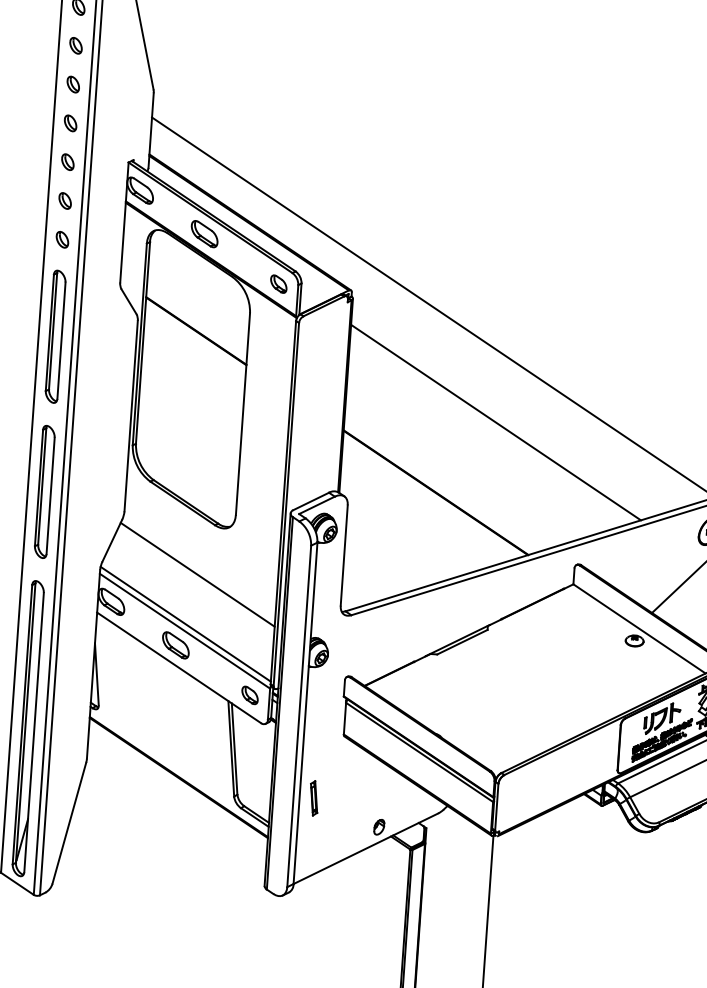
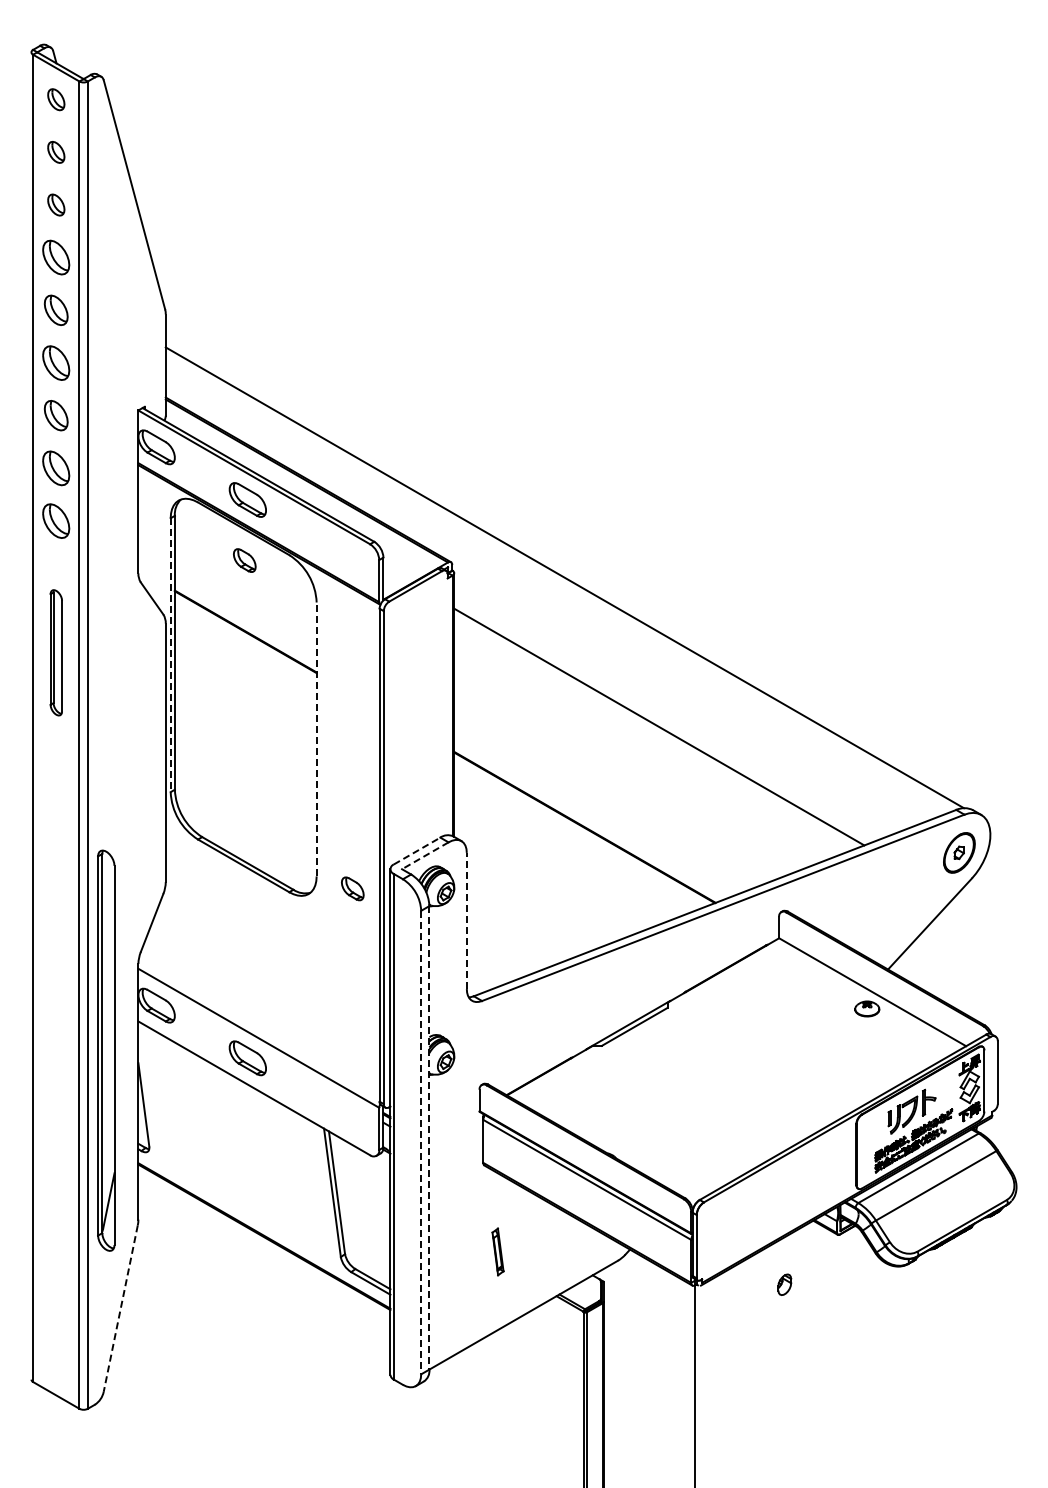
part: (76, 45) -> (56, 257), size x1.6
part: (73, 84) -> (56, 310), size x1.4
part: (70, 122) -> (56, 362), size x1.6
part: (68, 162) -> (56, 415), size x1.4
part: (65, 201) -> (56, 468), size x1.6
part: (62, 239) -> (56, 520), size x1.6
part: (278, 284) -> (244, 560), moved
part: (55, 336) -> (56, 652), size x0.7
line: (139, 344) -> (170, 655), solid -> dashed
line: (242, 414) -> (316, 739), solid -> dashed
part: (44, 492) -> (56, 863), removed
line: (311, 501) -> (417, 851), solid -> dashed
line: (317, 505) -> (425, 855), solid -> dashed
line: (344, 555) -> (466, 920), solid -> dashed
line: (197, 574) -> (270, 960), removed
line: (185, 623) -> (258, 1028), removed
part: (249, 695) -> (352, 888), moved
line: (305, 713) -> (429, 1137), solid -> dashed
line: (299, 716) -> (421, 1142), solid -> dashed
part: (28, 728) -> (106, 1050), moved
part: (313, 798) -> (497, 1251), moved
line: (69, 823) -> (120, 1308), solid -> dashed
part: (379, 827) -> (784, 1284), moved

